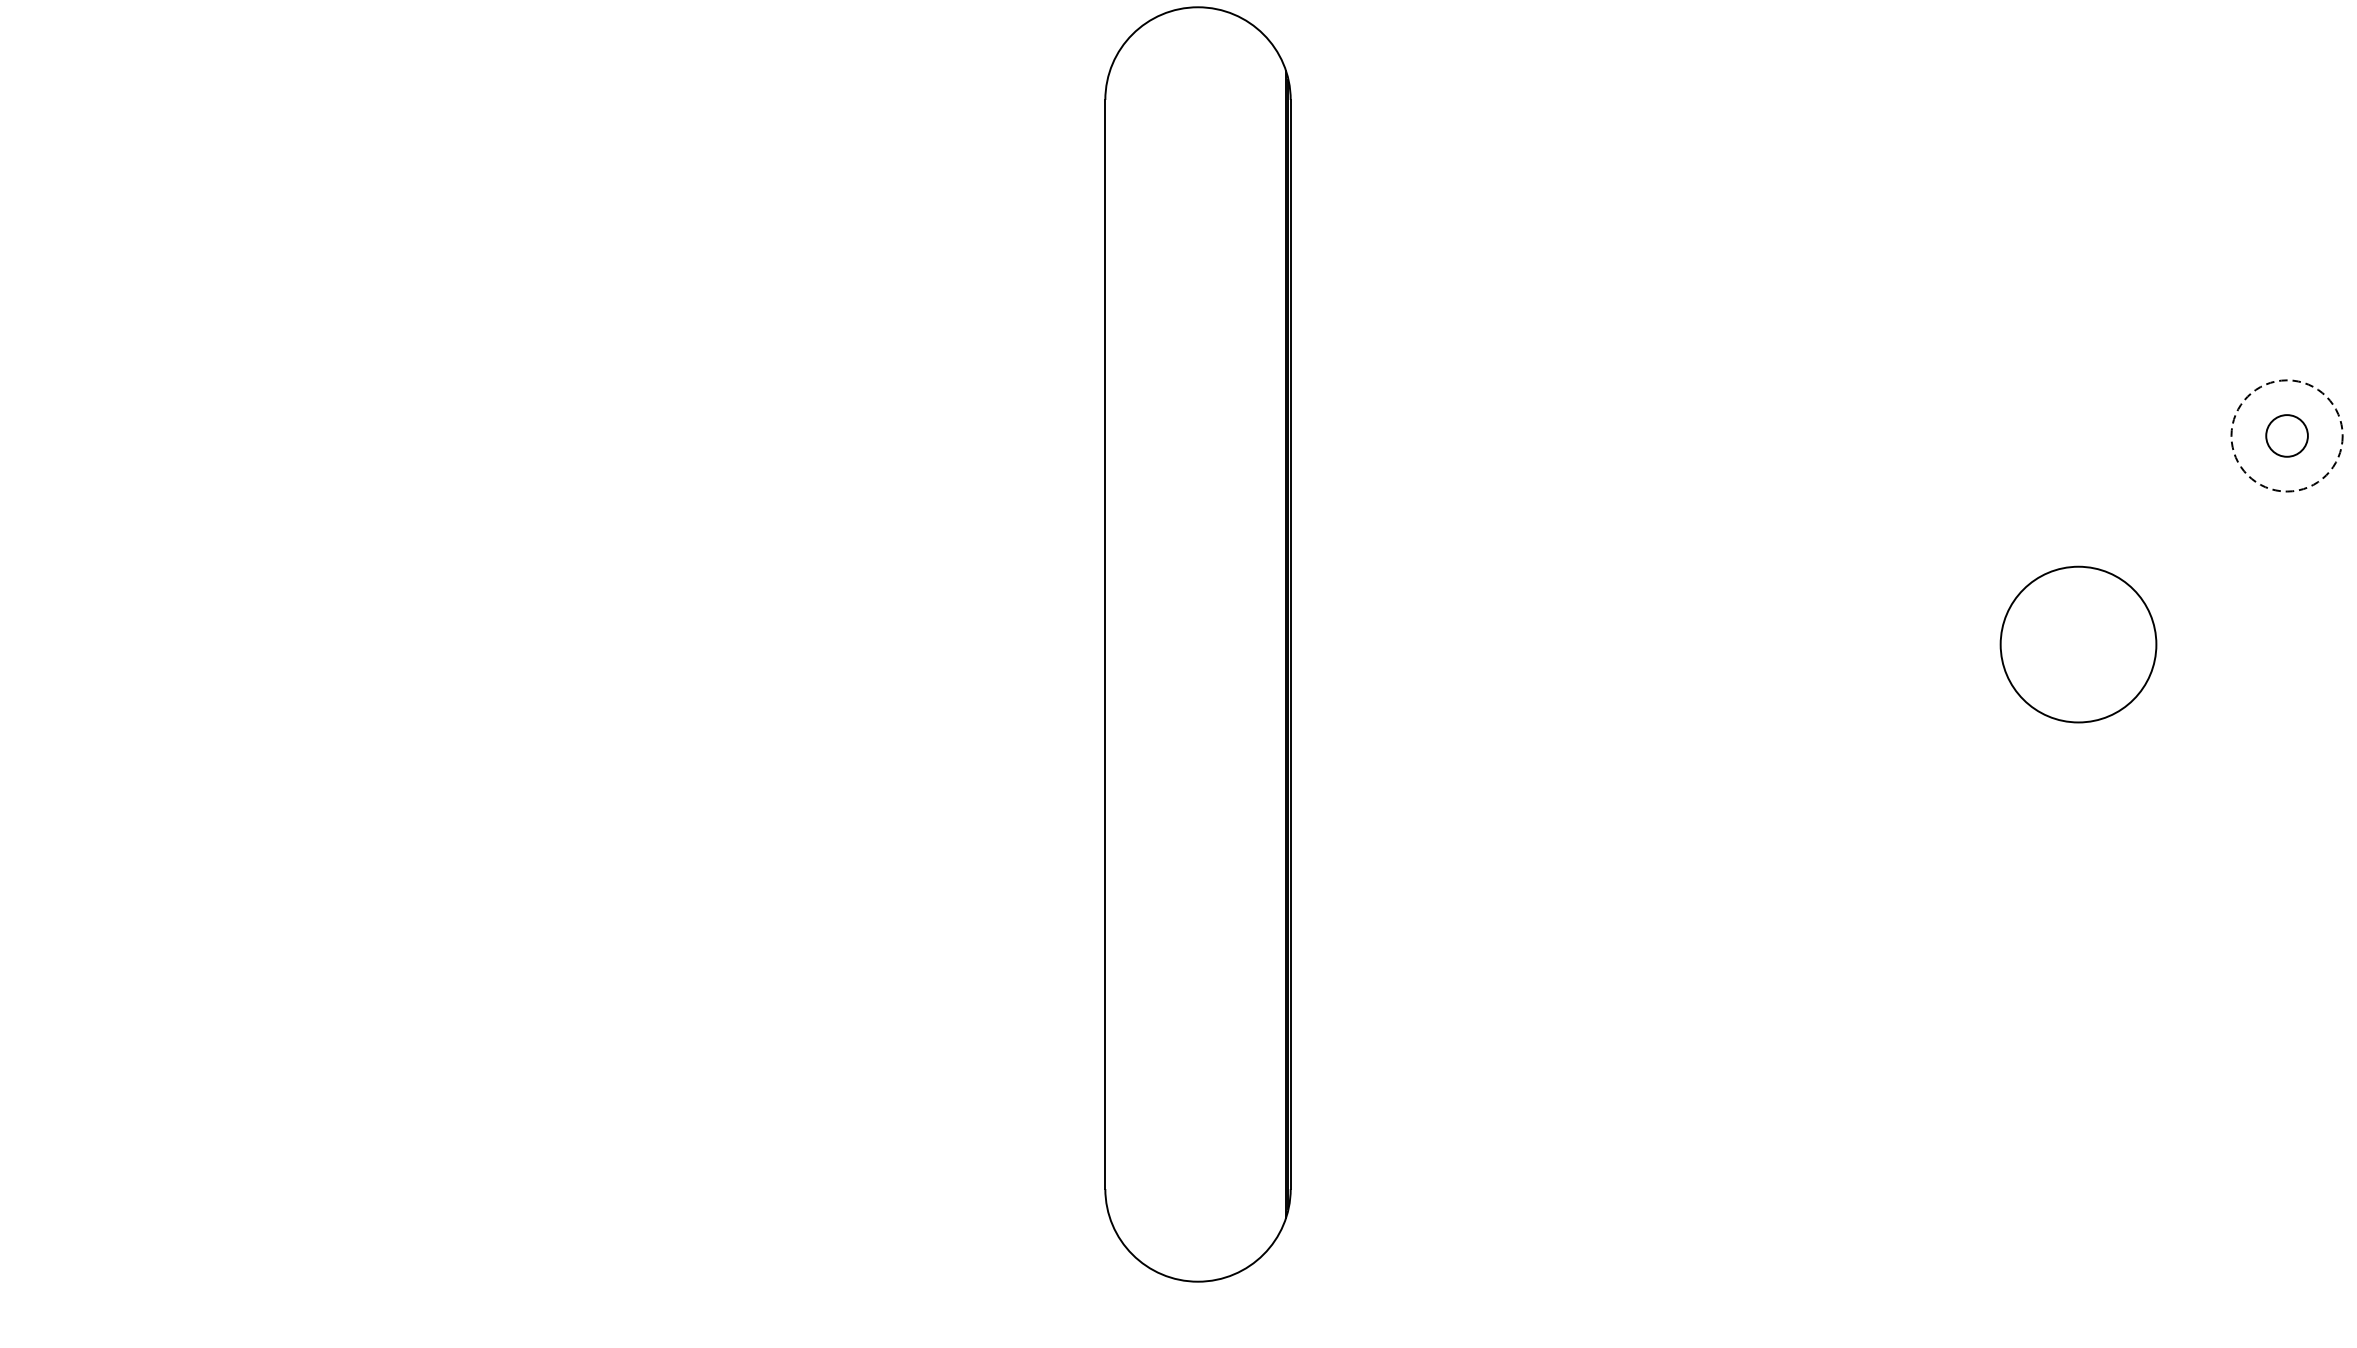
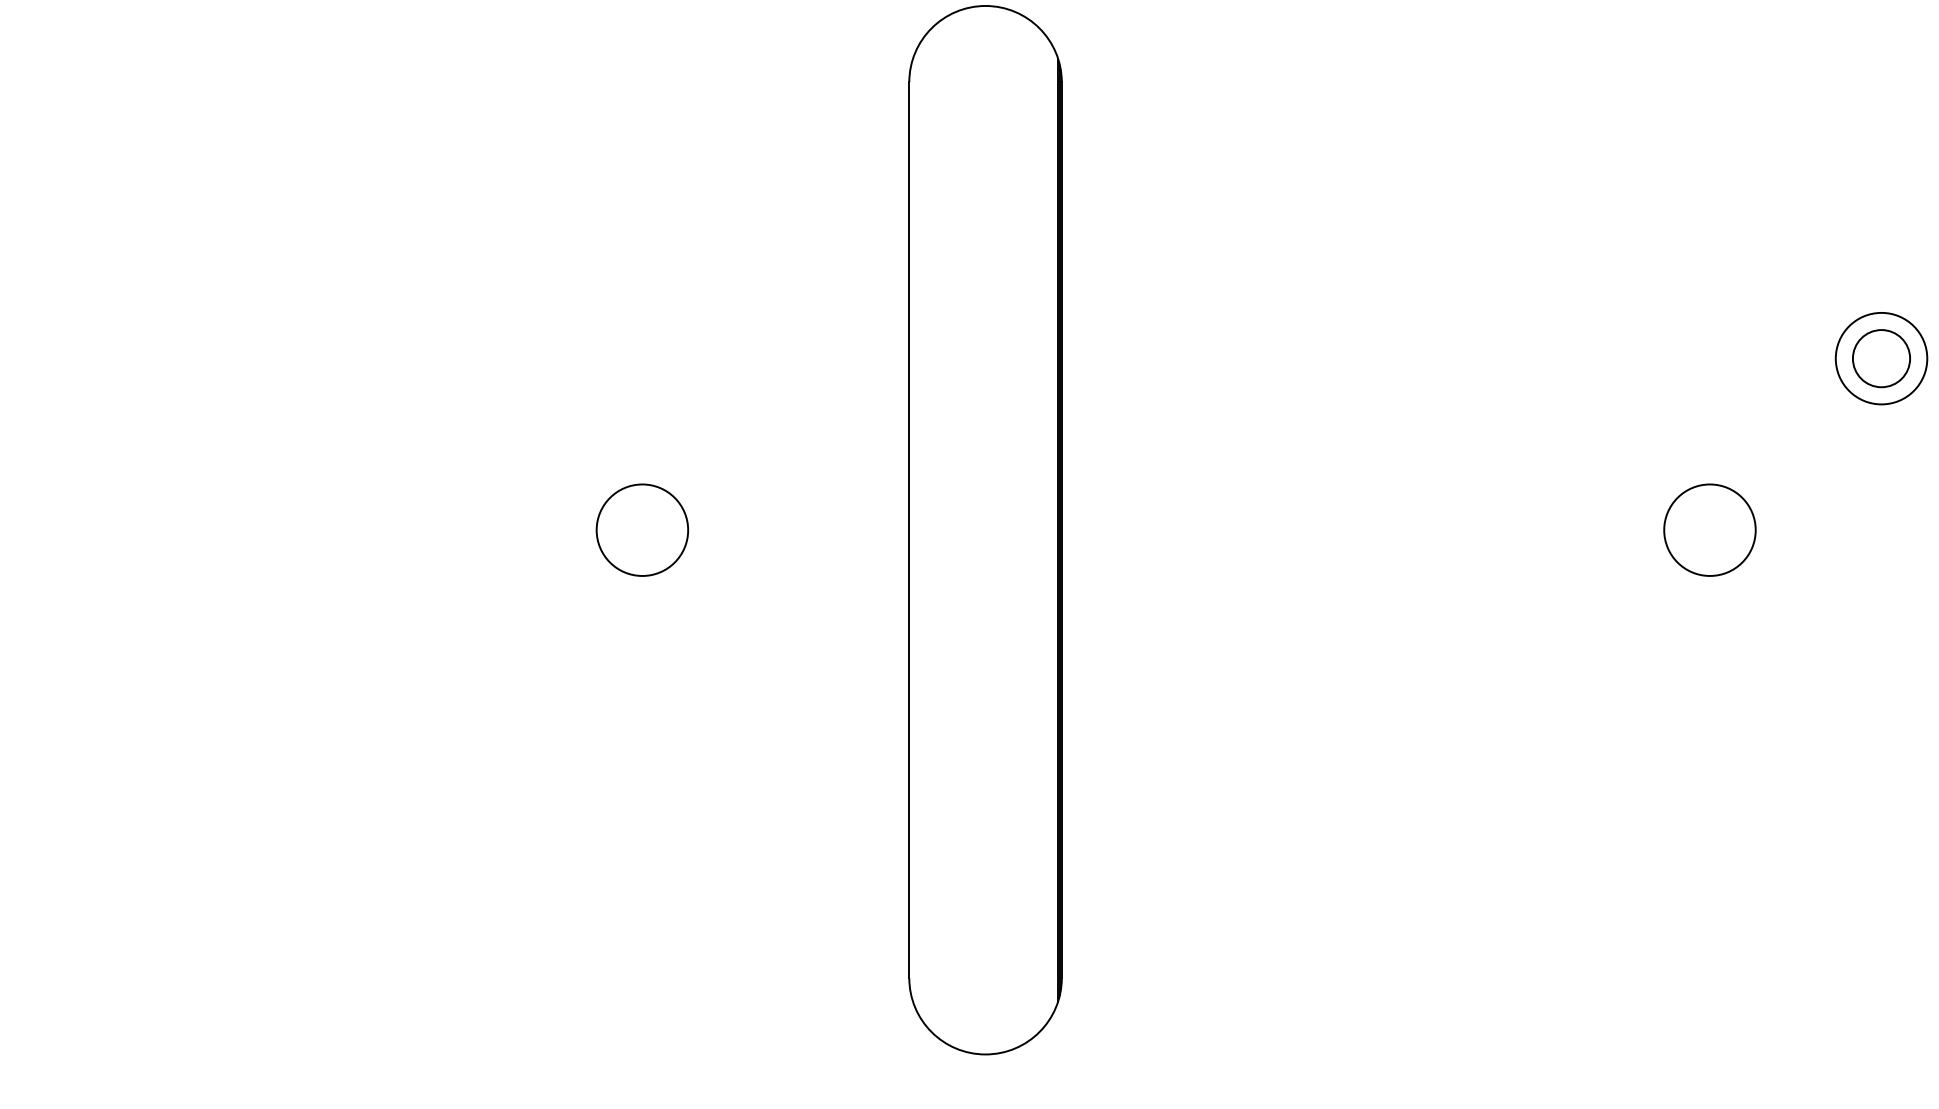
circle: (2287, 435) -> (1881, 358), dashed -> solid
circle: (2287, 435) -> (1881, 358), size x1.67
circle: (781, 643) -> (642, 529), added
circle: (2077, 643) -> (1709, 529), size x0.71

